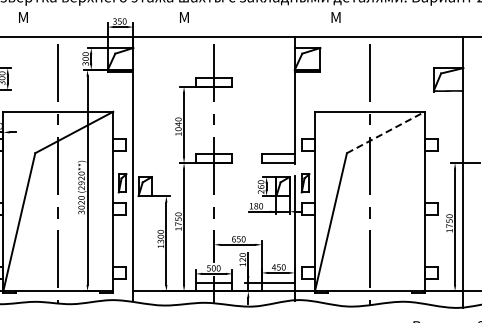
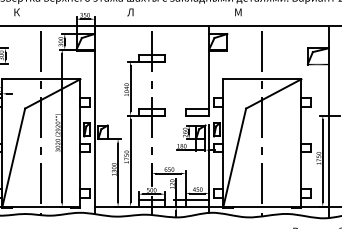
text: (23, 16) -> (16, 11), М -> К
text: (183, 17) -> (130, 12), М -> Л
line: (386, 132) -> (274, 93), dashed -> solid

